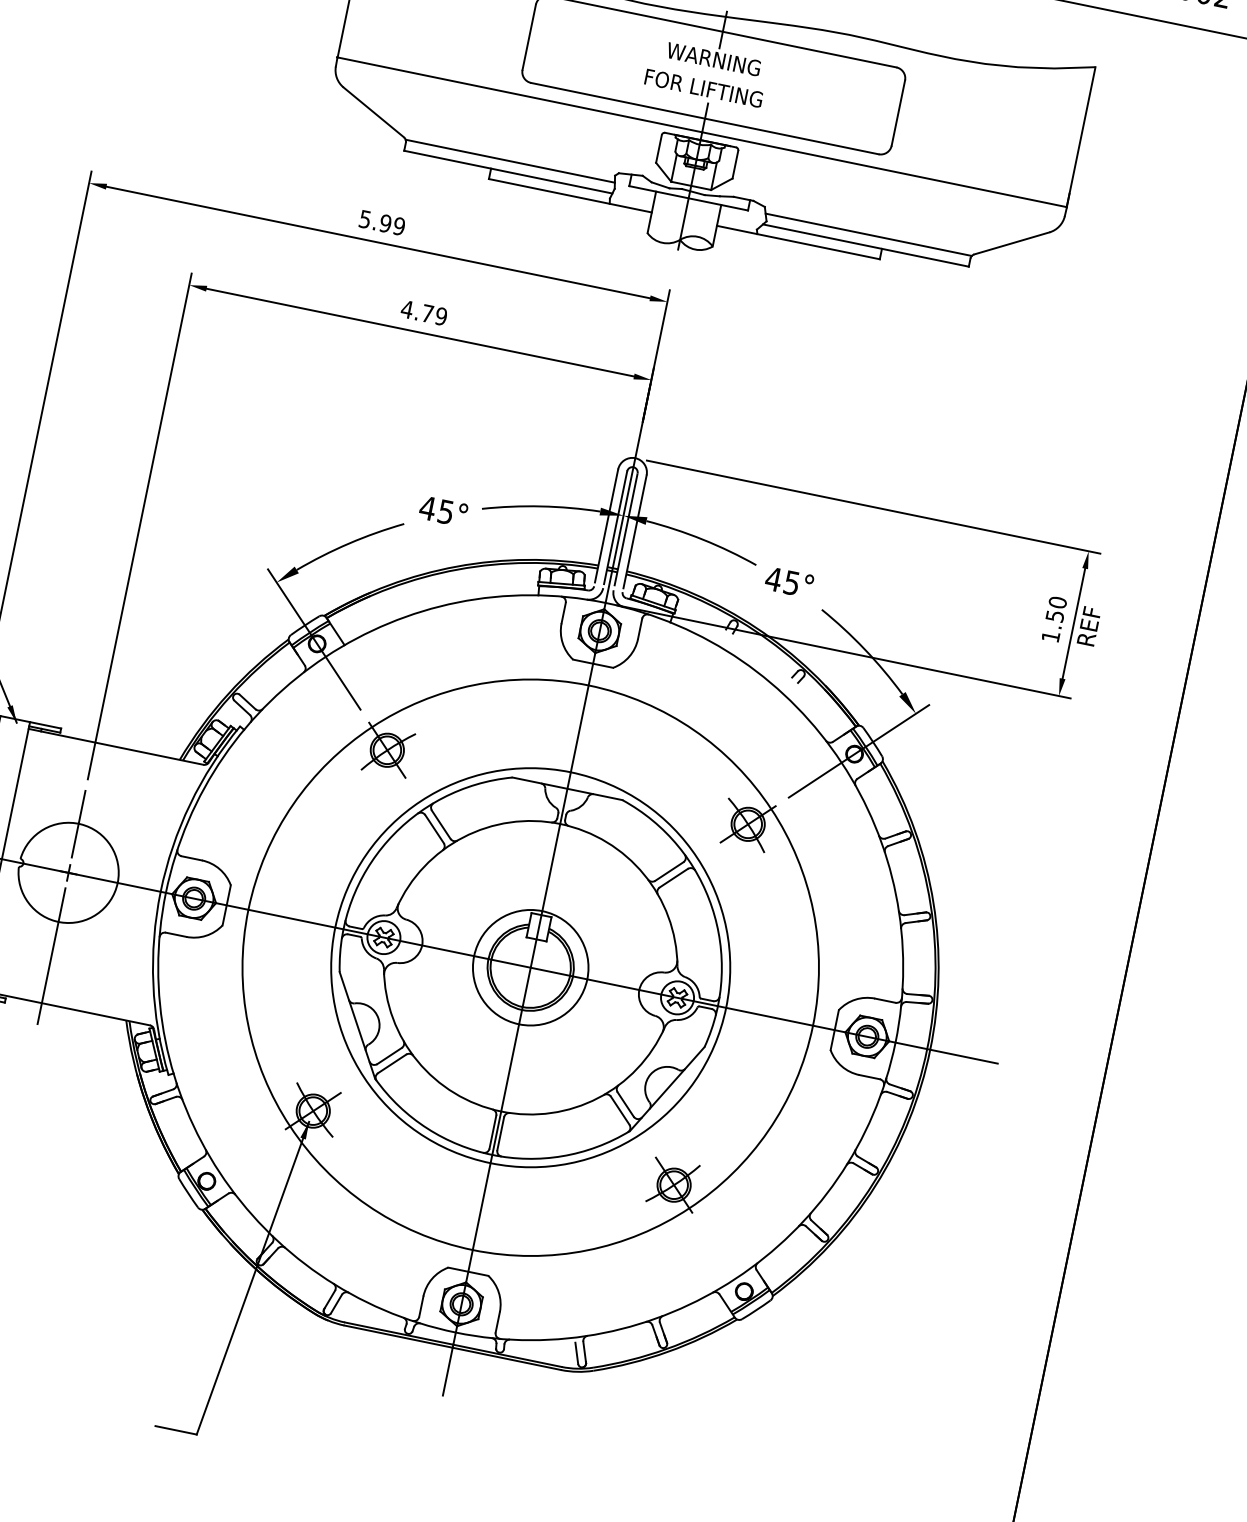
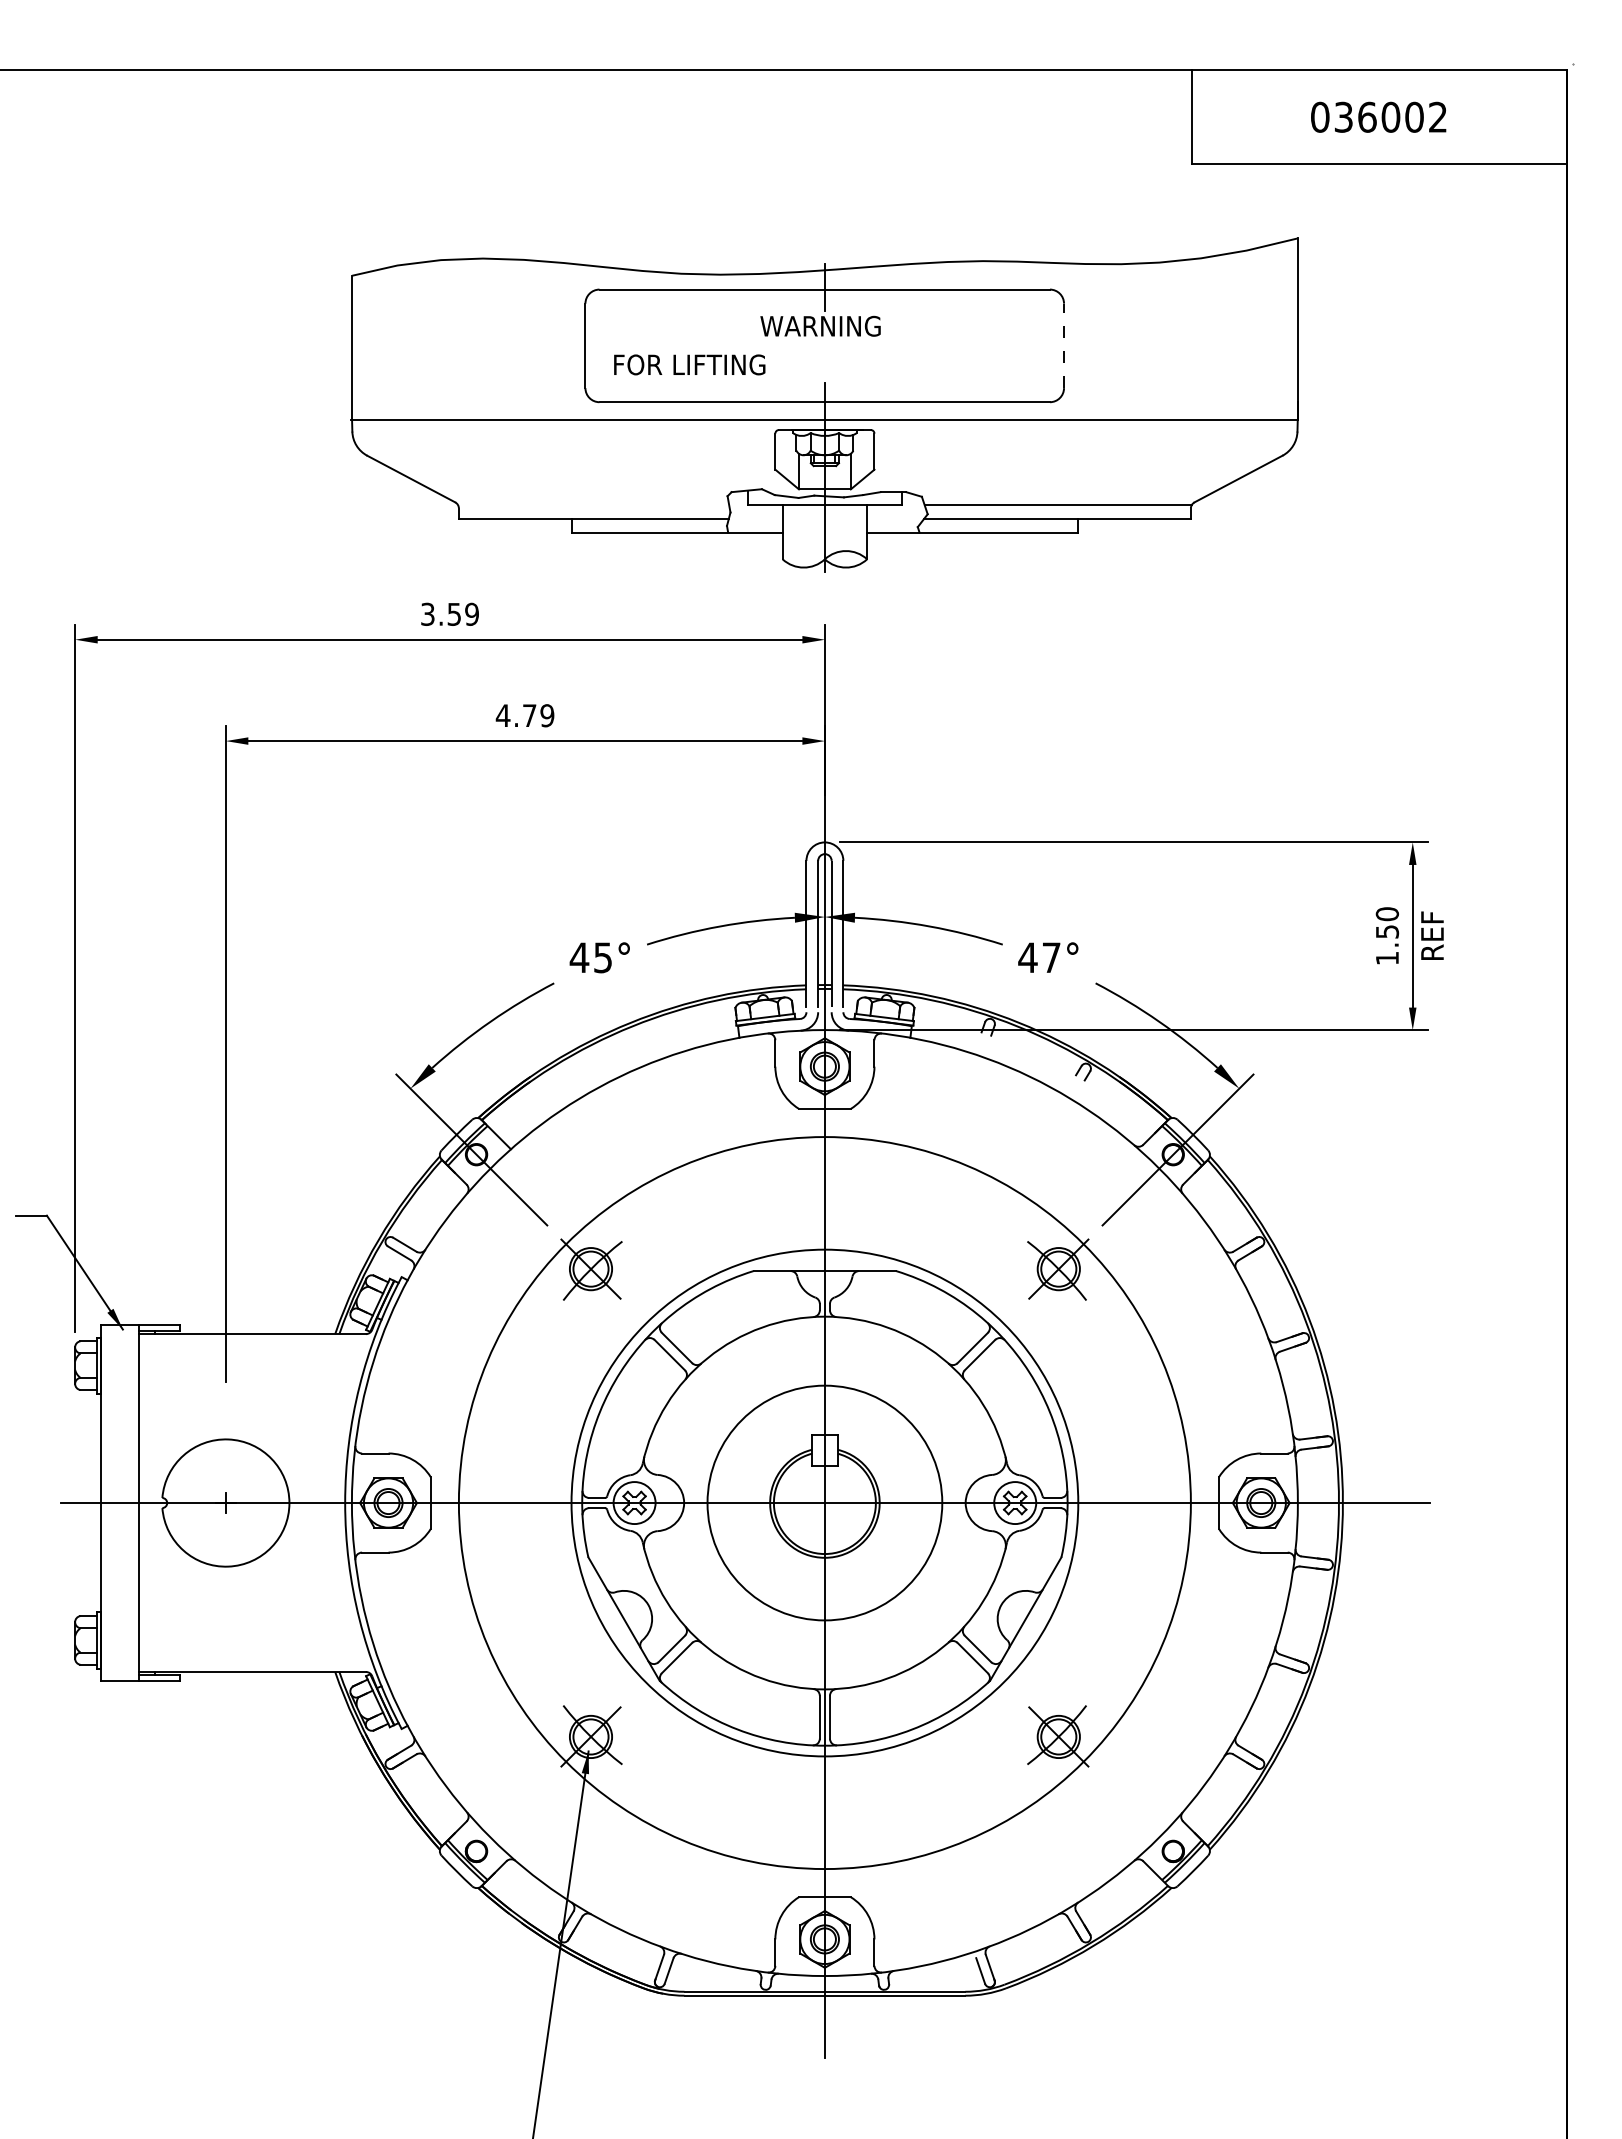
text: (703, 88) -> (689, 364), moved
line: (898, 112) -> (1064, 345), solid -> dashed
line: (510, 160) -> (593, 504), removed
text: (375, 220) -> (441, 613), 5.99 -> 3.59
text: (791, 582) -> (1051, 957), 45° -> 47°
line: (78, 823) -> (225, 1439), removed
line: (51, 956) -> (225, 1611), removed
circle: (530, 967) -> (824, 1502), size x1.6

